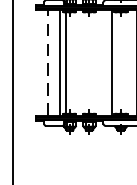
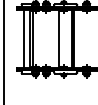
line: (48, 62) -> (23, 38), dashed -> solid

